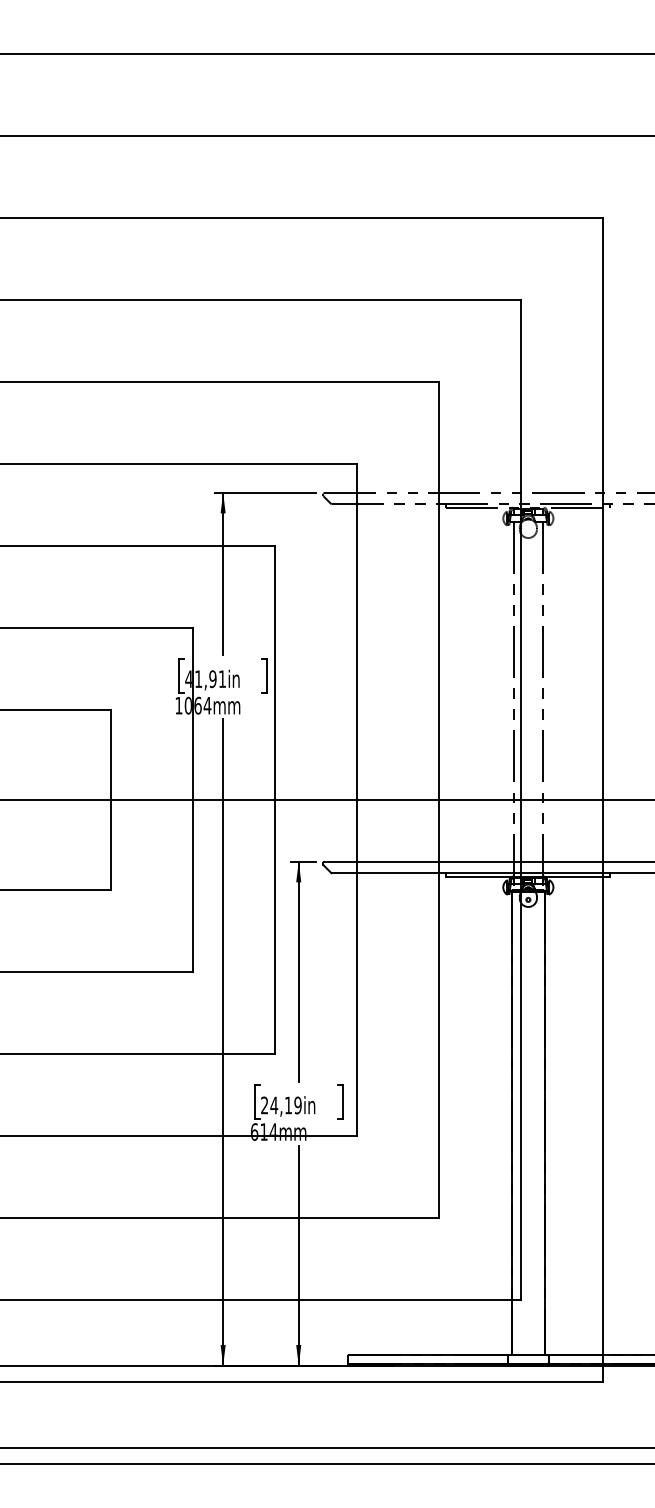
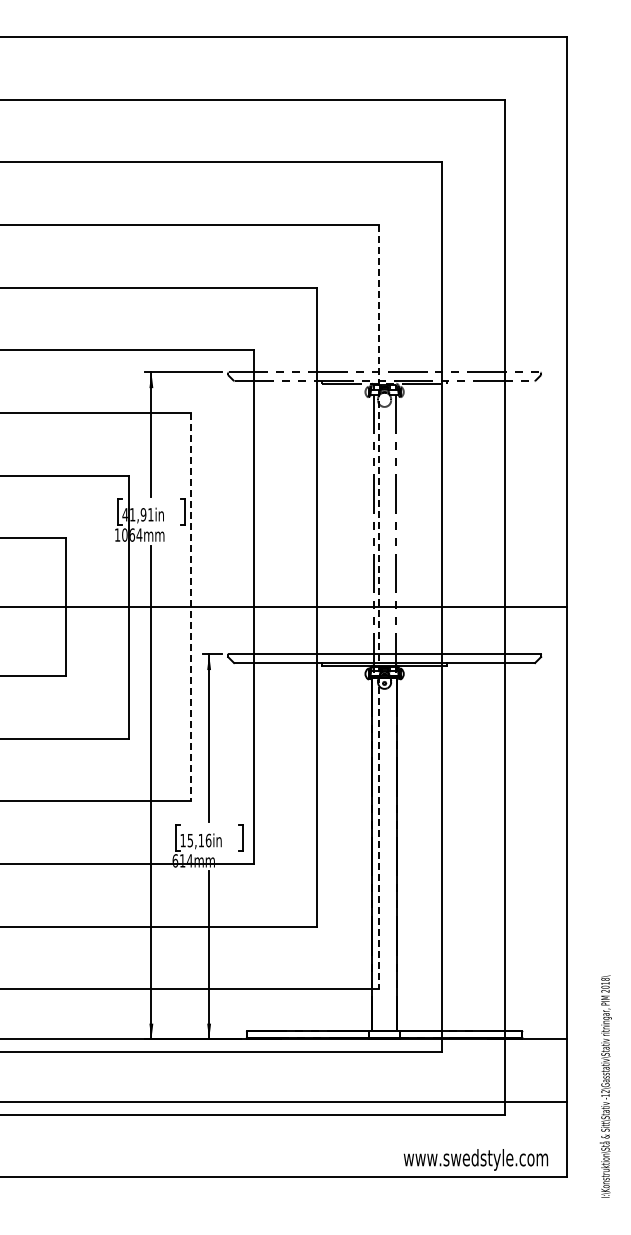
line: (275, 800) -> (191, 607), solid -> dashed
line: (521, 800) -> (379, 607), solid -> dashed
text: (280, 1105) -> (195, 840), 24,19in -> 15,16in

